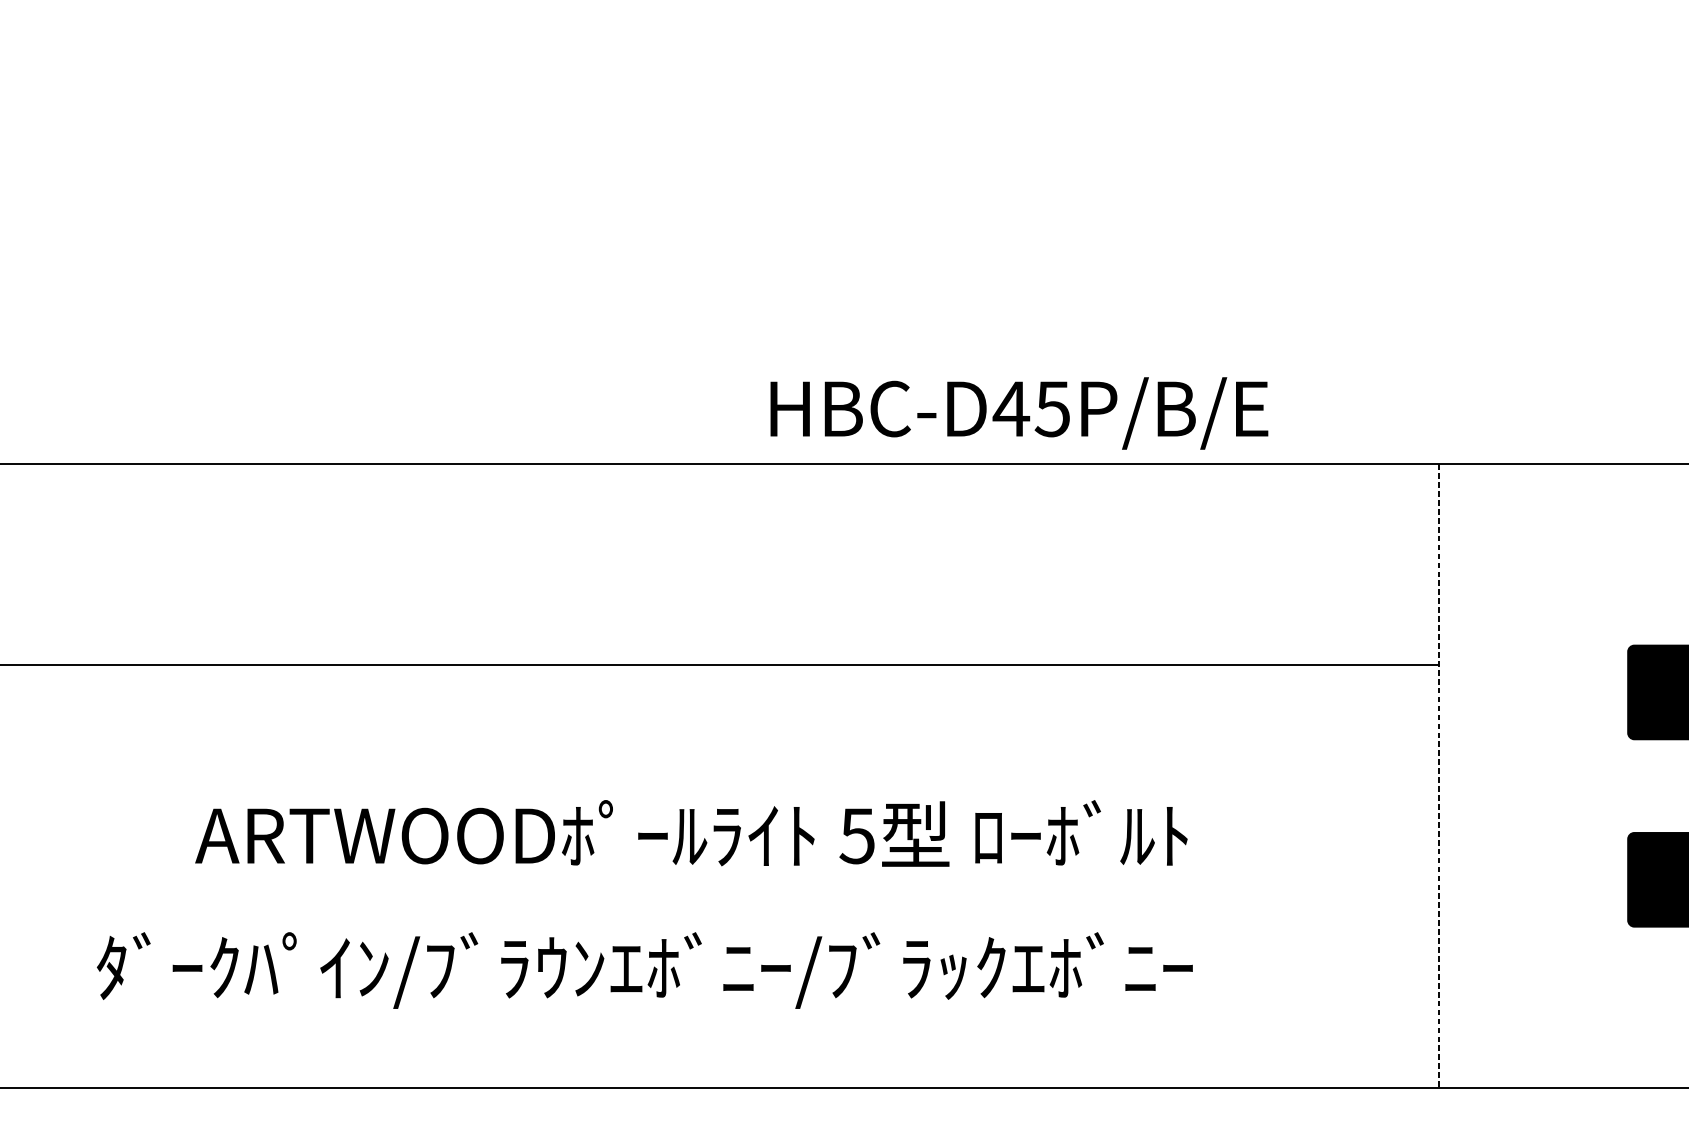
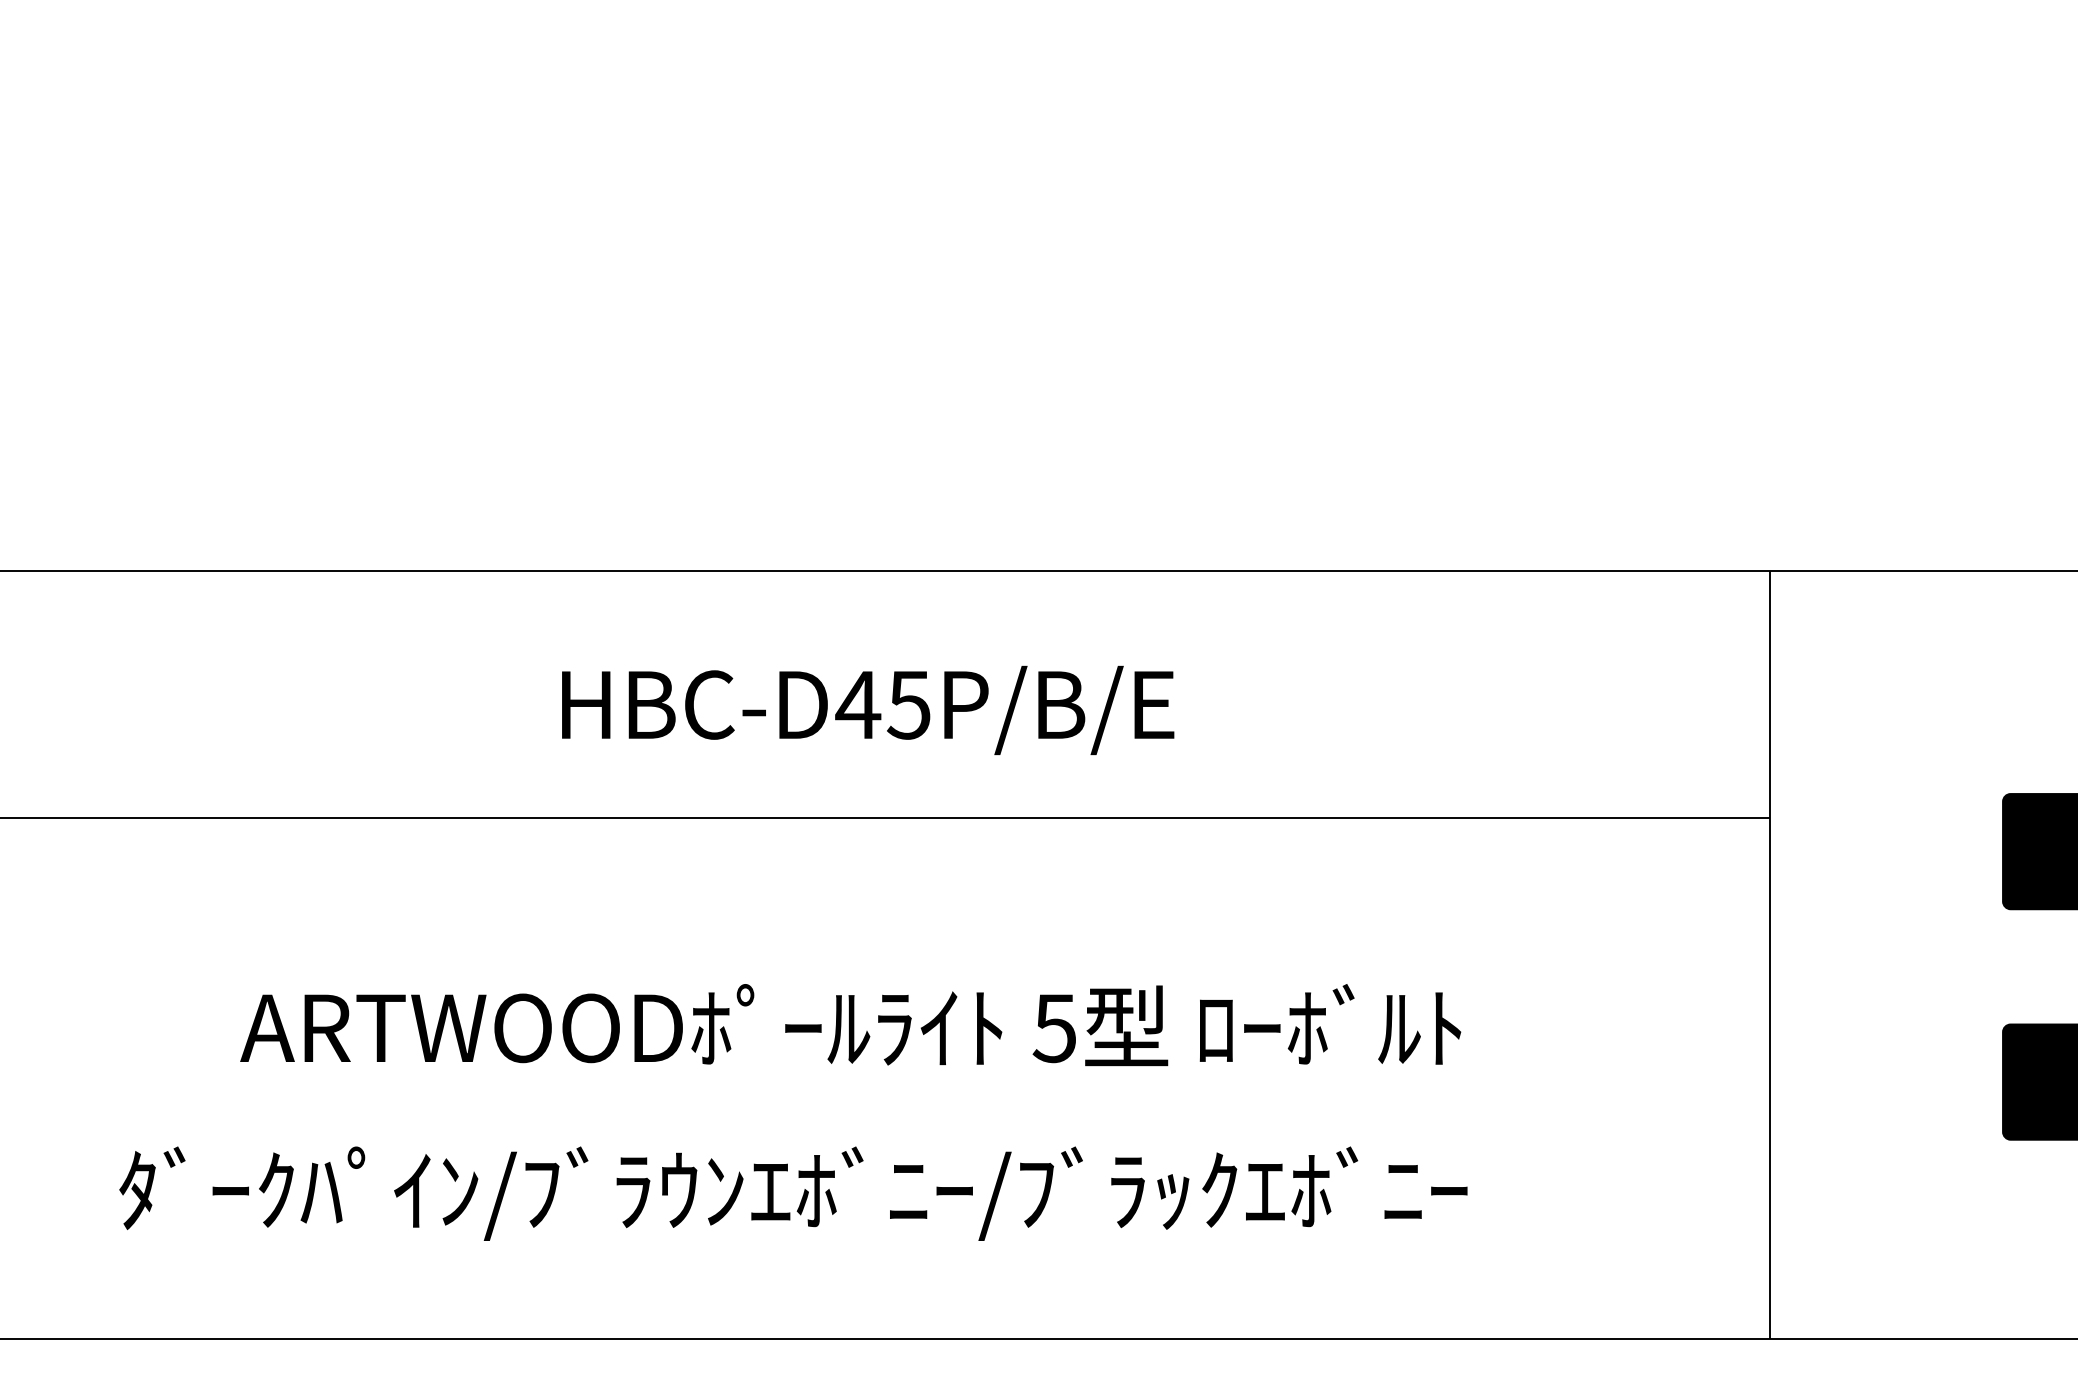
text: (1019, 413) -> (868, 710), moved
line: (1438, 776) -> (1769, 954), dashed -> solid

